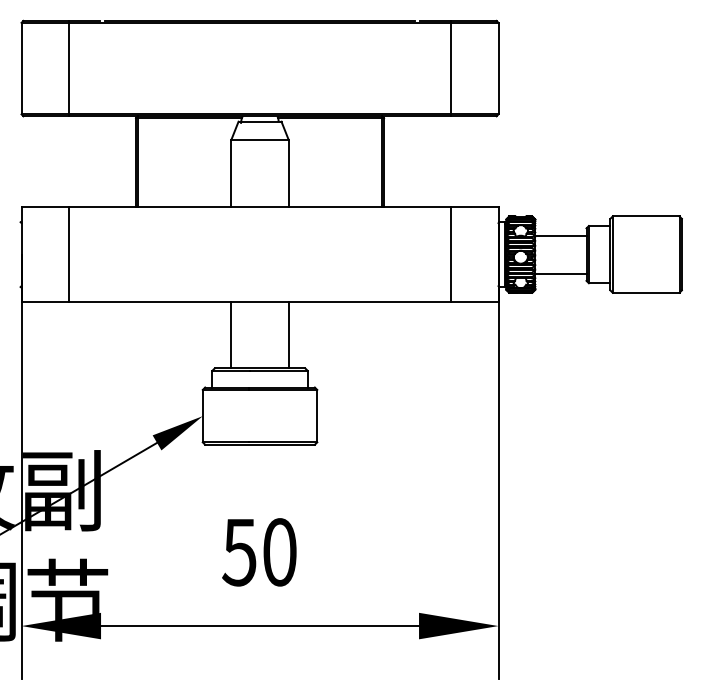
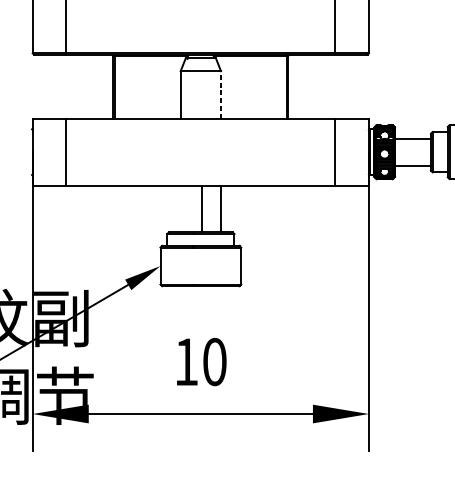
line: (288, 173) -> (220, 94), solid -> dashed
line: (231, 335) -> (201, 209), moved
text: (239, 552) -> (186, 362), 50 -> 10

